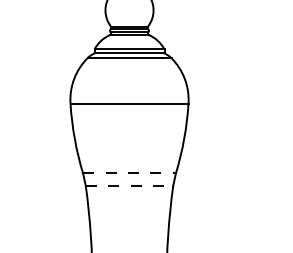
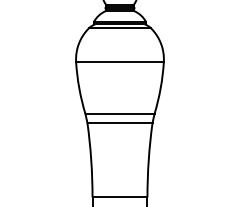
line: (130, 173) -> (120, 114), dashed -> solid
line: (130, 186) -> (120, 123), dashed -> solid

